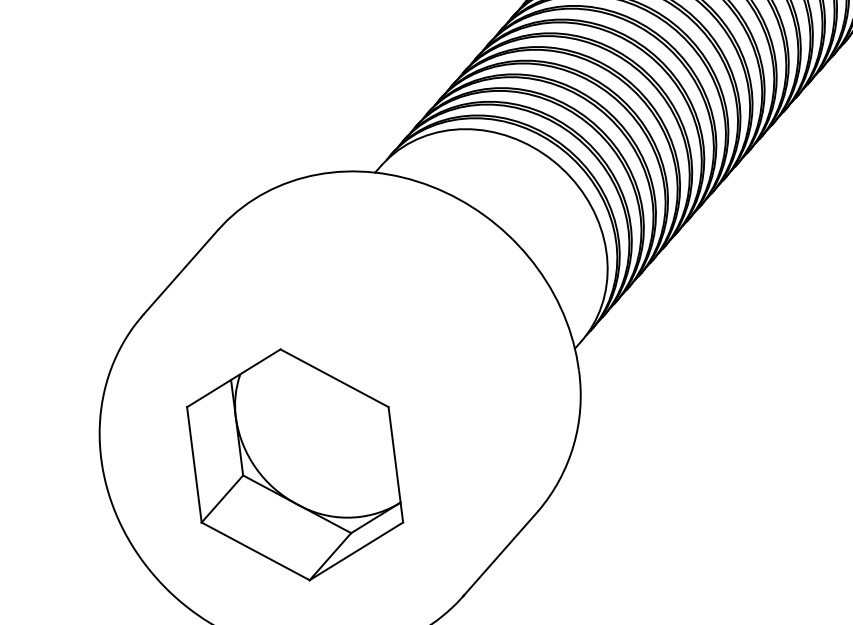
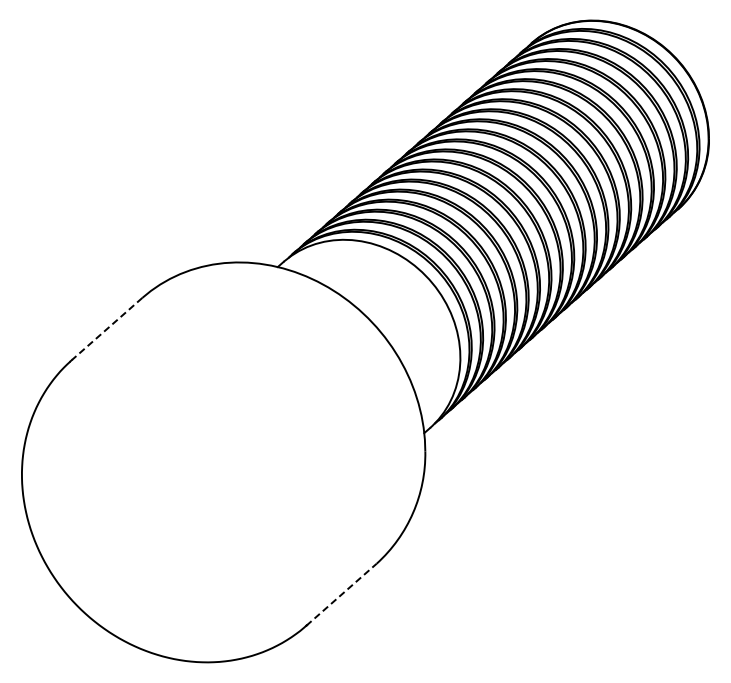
line: (181, 271) -> (107, 328), solid -> dashed
part: (295, 464) -> (181, 499), removed
line: (500, 553) -> (341, 594), solid -> dashed

